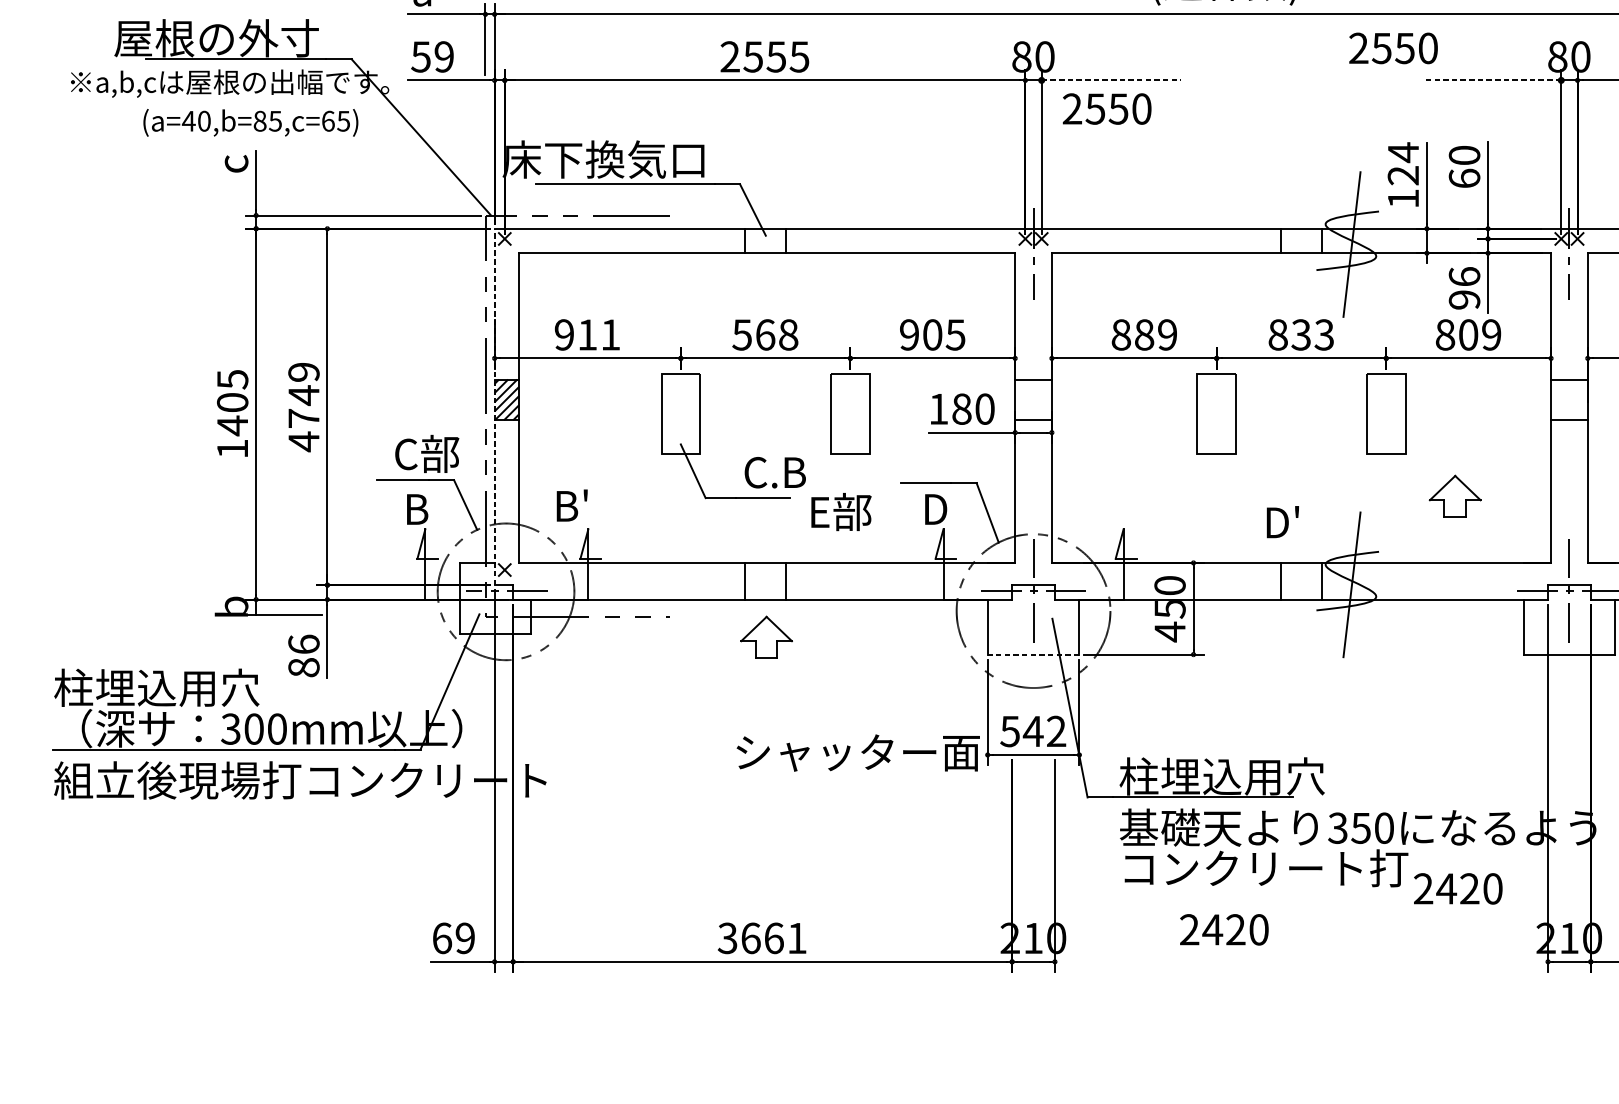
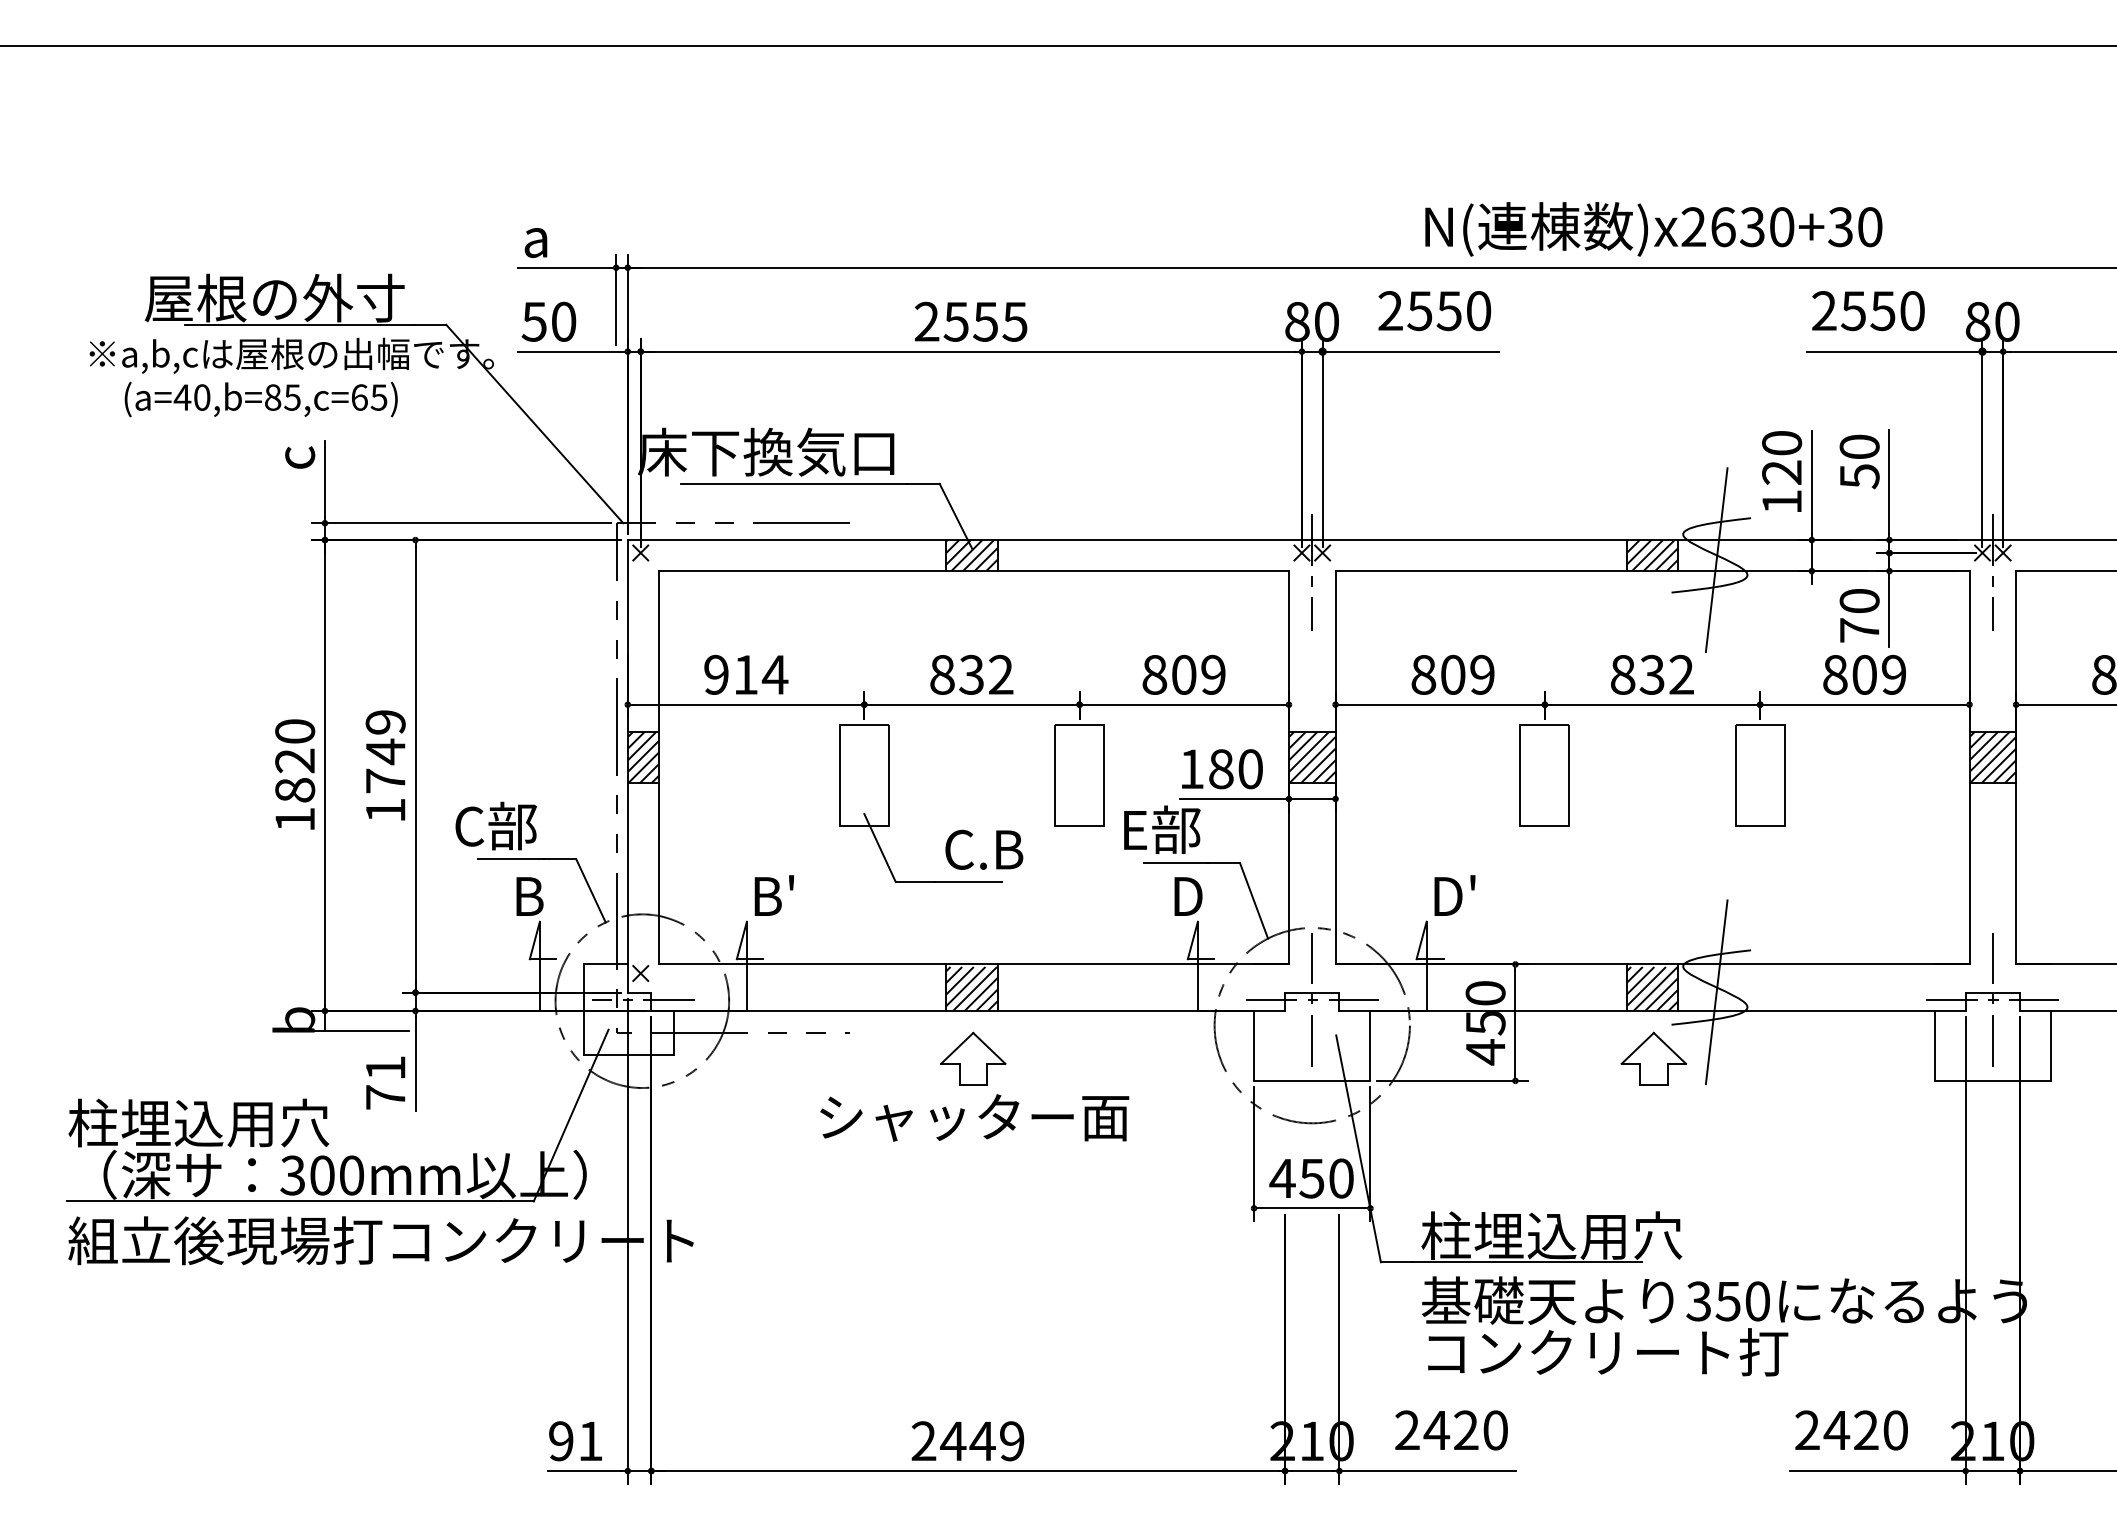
text: (1393, 48) -> (1868, 311), moved
text: (443, 56) -> (563, 321), 59 -> 50
line: (1111, 80) -> (1411, 351), dashed -> solid
line: (1492, 80) -> (1894, 351), dashed -> solid
text: (1106, 109) -> (1434, 311), moved
text: (250, 122) -> (260, 399), moved
text: (1403, 152) -> (1782, 443), 124 -> 120
text: (1464, 178) -> (1859, 476), 60 -> 50
hatch: (765, 240) -> (971, 555), added
hatch: (1301, 240) -> (1652, 555), added
text: (1464, 288) -> (1859, 615), 96 -> 70
text: (610, 334) -> (774, 674), 911 -> 914
text: (765, 334) -> (971, 674), 568 -> 832
text: (932, 334) -> (1183, 674), 905 -> 809
text: (1144, 334) -> (1453, 674), 889 -> 809
text: (1324, 334) -> (1681, 674), 833 -> 832
hatch: (1032, 399) -> (1311, 757), added
hatch: (1569, 399) -> (1992, 757), added
text: (232, 403) -> (295, 761), 1405 -> 1820
line: (494, 406) -> (627, 765), dashed -> solid
text: (303, 441) -> (385, 810), 4749 -> 1749
text: (426, 453) -> (495, 825), moved
part: (1454, 496) -> (1653, 1058), moved
text: (571, 505) -> (773, 895), moved
text: (841, 511) -> (1162, 829), moved
text: (1282, 522) -> (1454, 895), moved
hatch: (765, 582) -> (971, 989), added
hatch: (1301, 582) -> (1652, 989), added
line: (1032, 654) -> (1311, 1080), dashed -> solid
text: (303, 655) -> (385, 1082), 86 -> 71
text: (1032, 731) -> (1311, 1178), 542 -> 450
text: (858, 752) -> (974, 1117), moved
text: (1458, 888) -> (1851, 1430), moved
text: (1224, 929) -> (1451, 1430), moved
text: (453, 938) -> (575, 1441), 69 -> 91
text: (762, 938) -> (967, 1441), 3661 -> 2449
line: (1124, 962) -> (1427, 1471), added
line: (1478, 962) -> (1877, 1471), added

